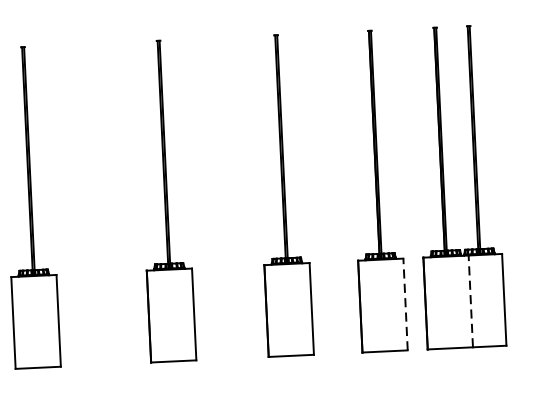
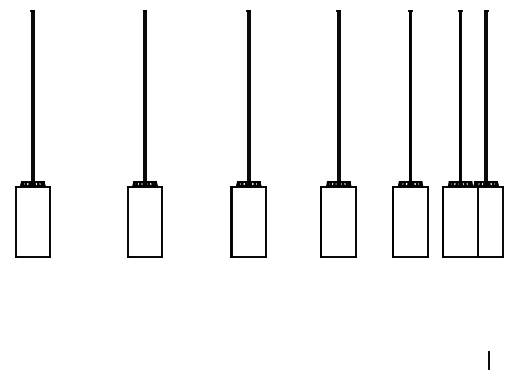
line: (470, 301) -> (477, 221), dashed -> solid
line: (405, 304) -> (427, 221), dashed -> solid

